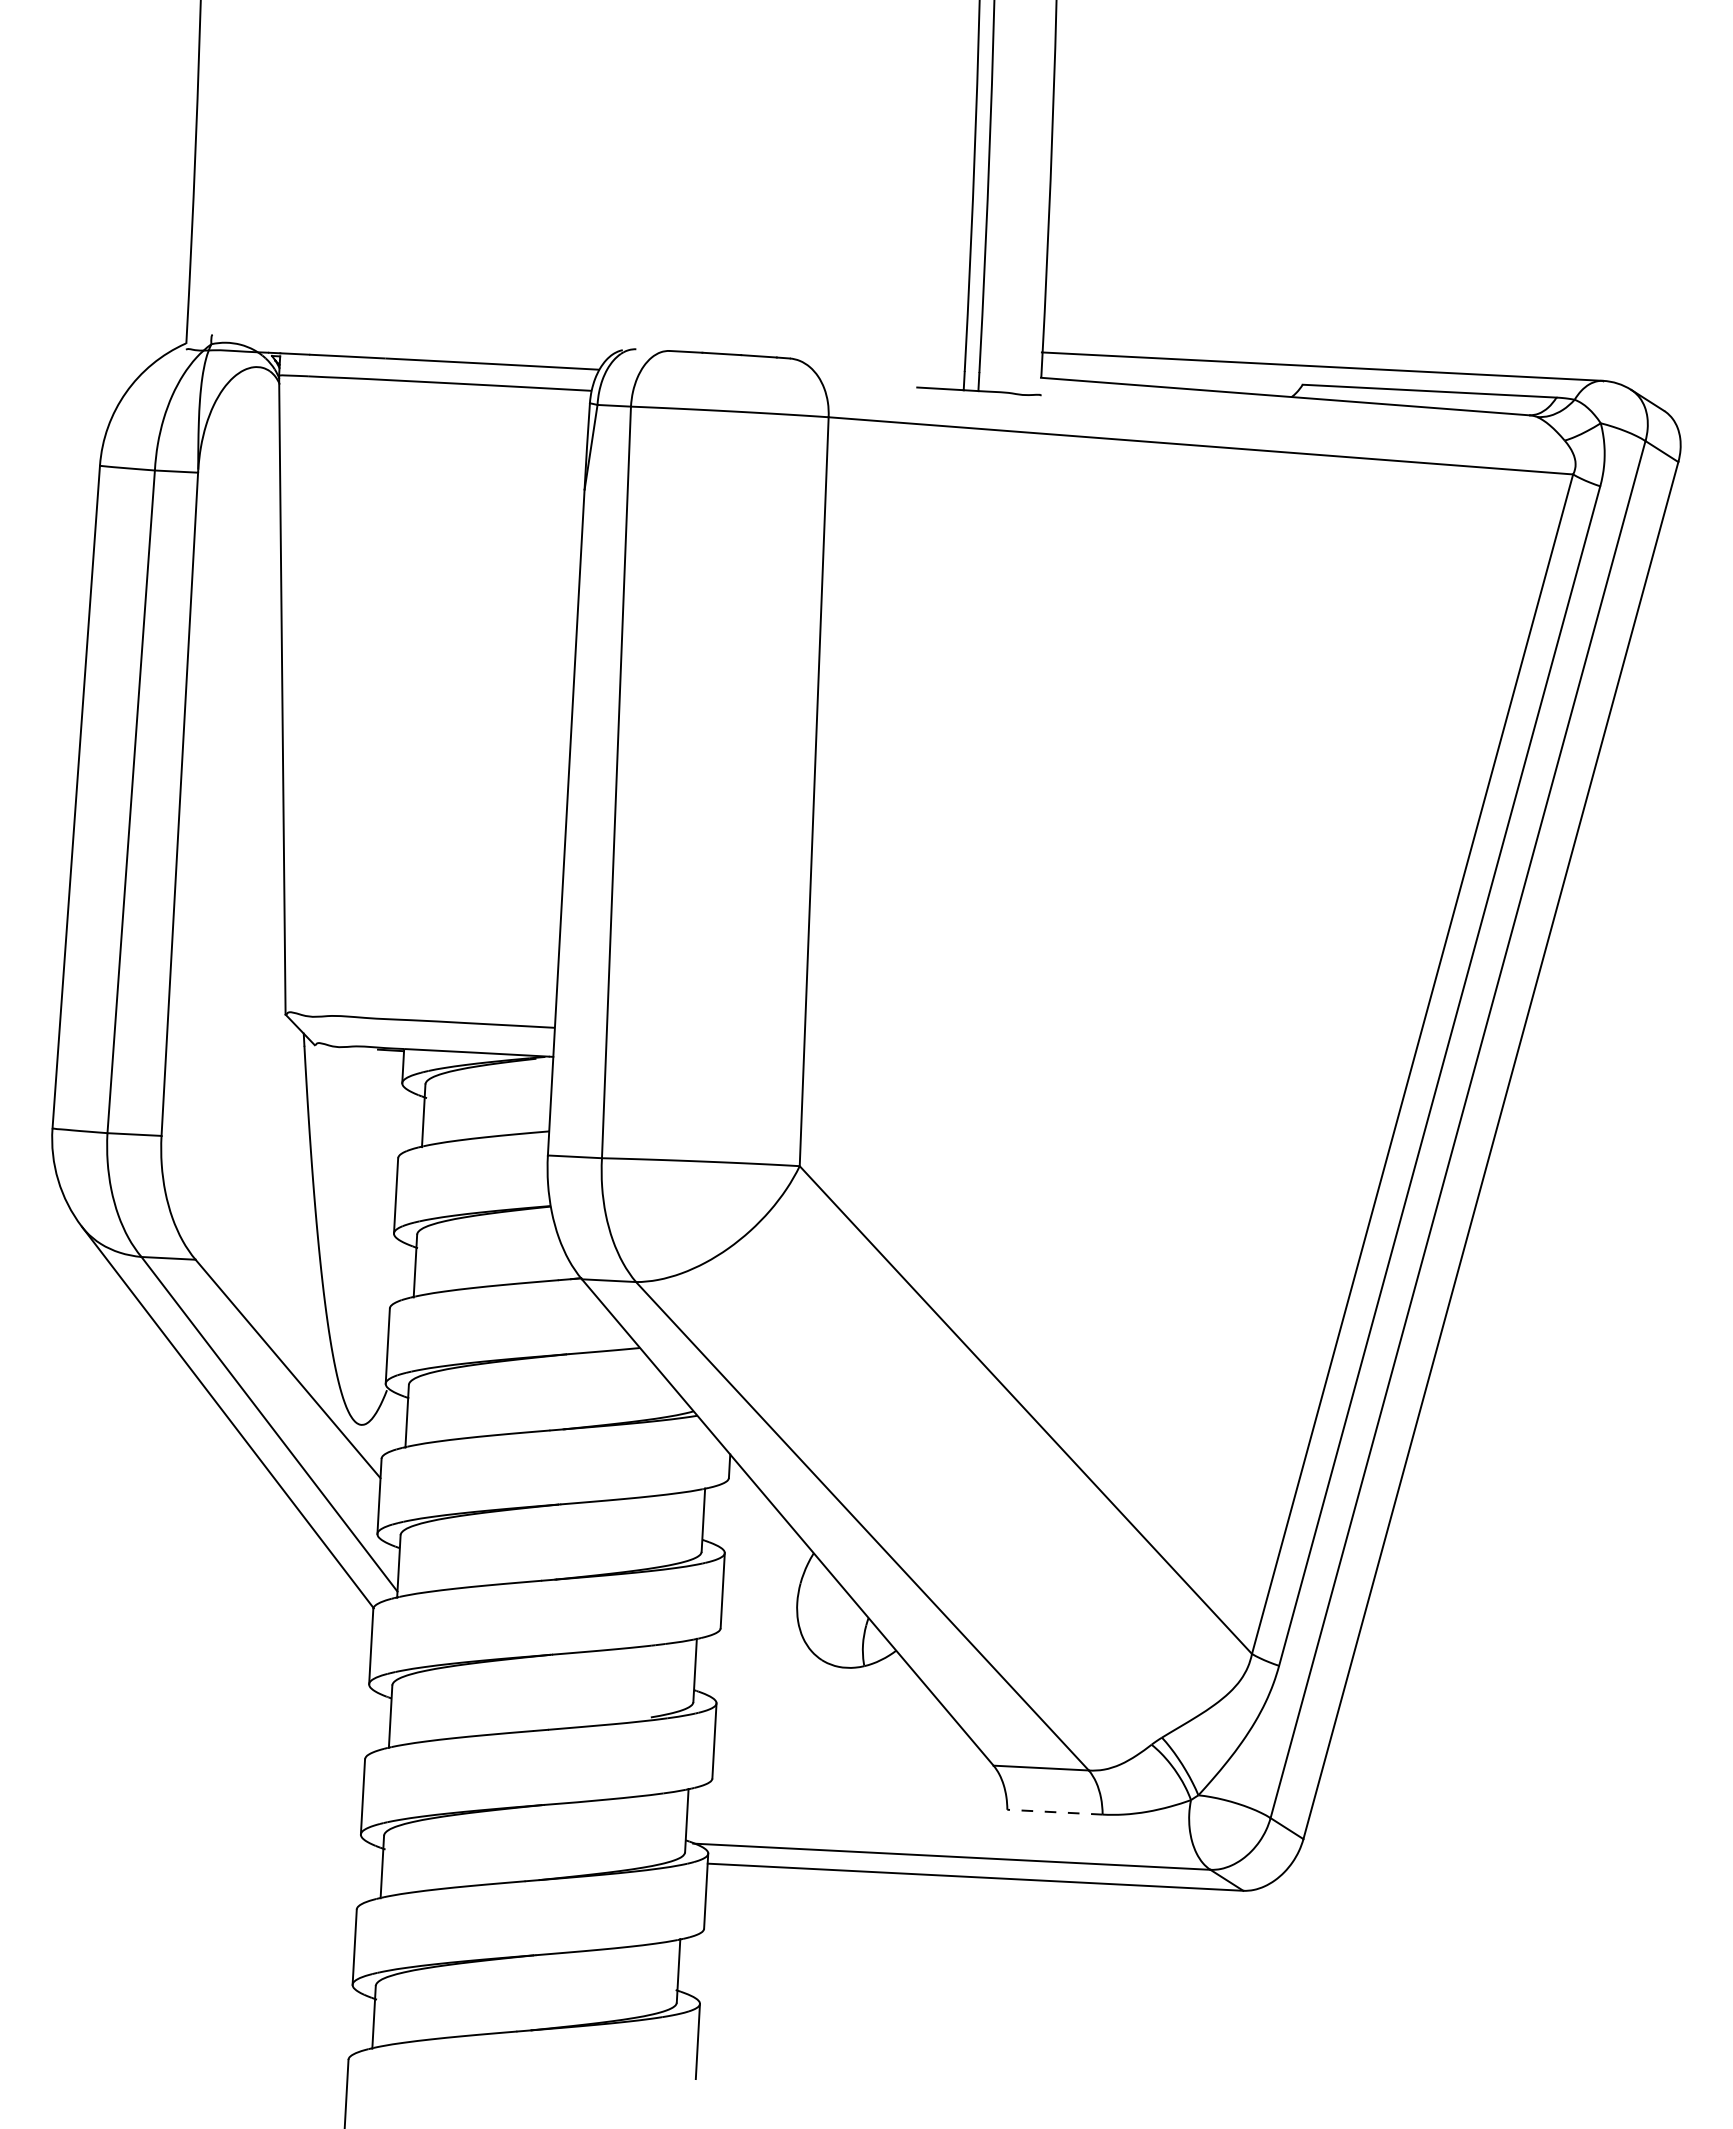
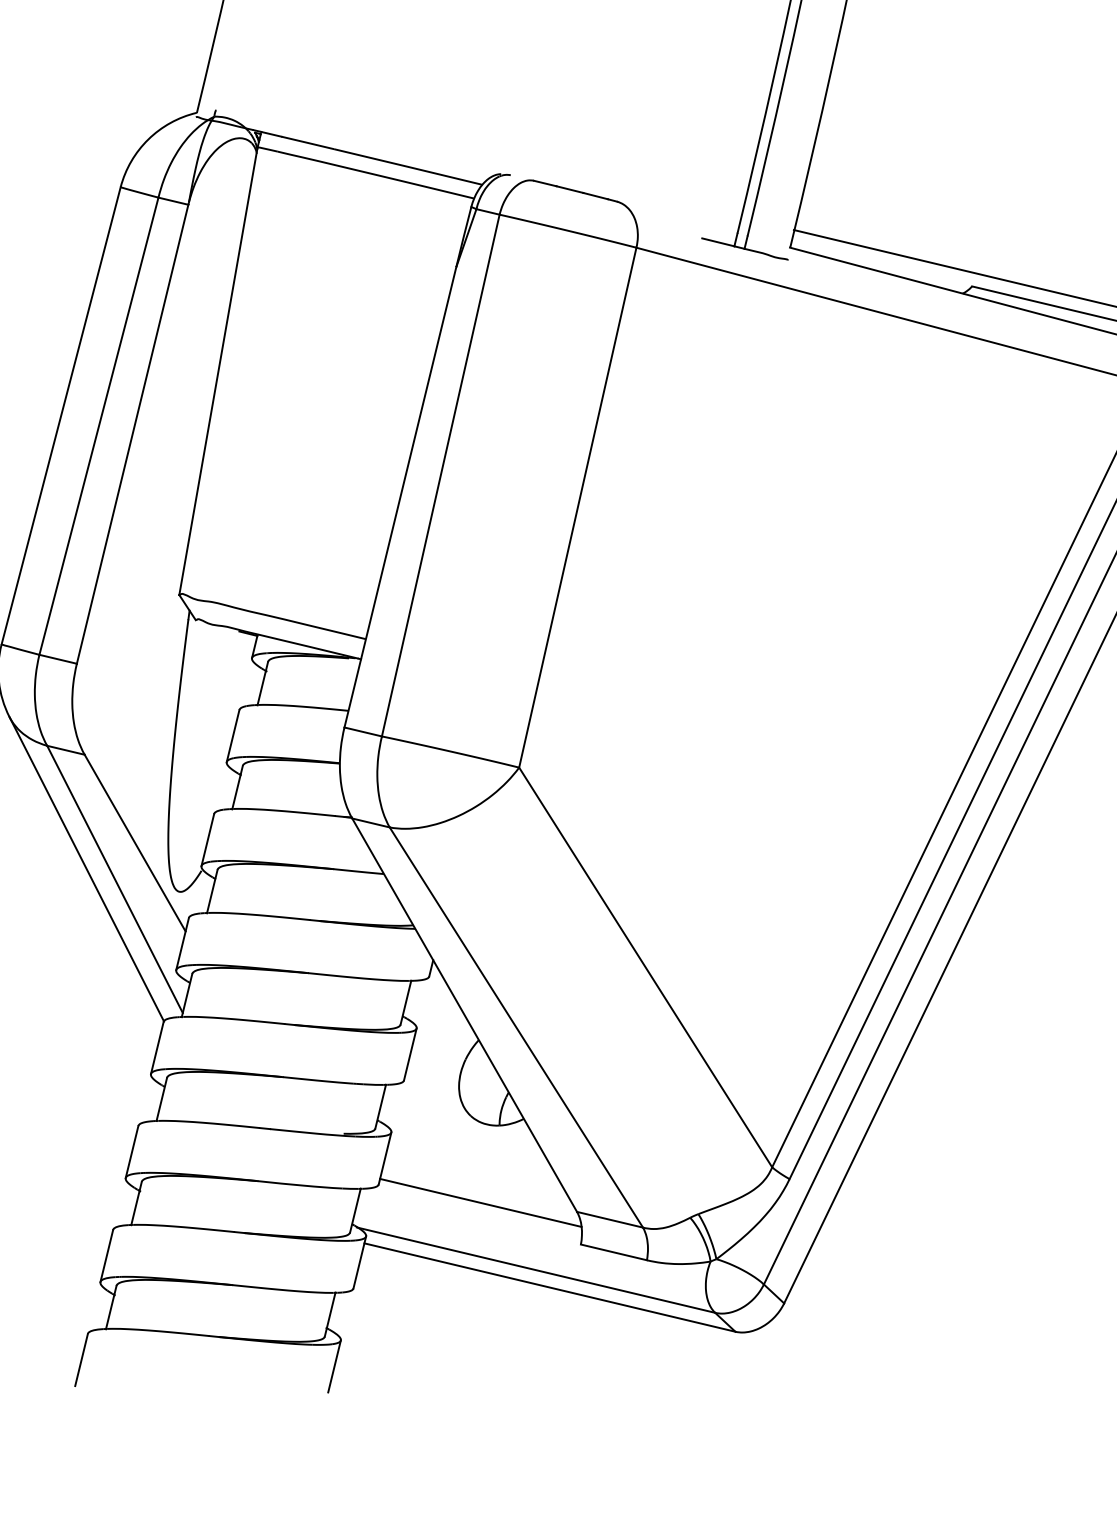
line: (857, 1777) -> (480, 1202), added
line: (1054, 1812) -> (613, 1252), dashed -> solid

